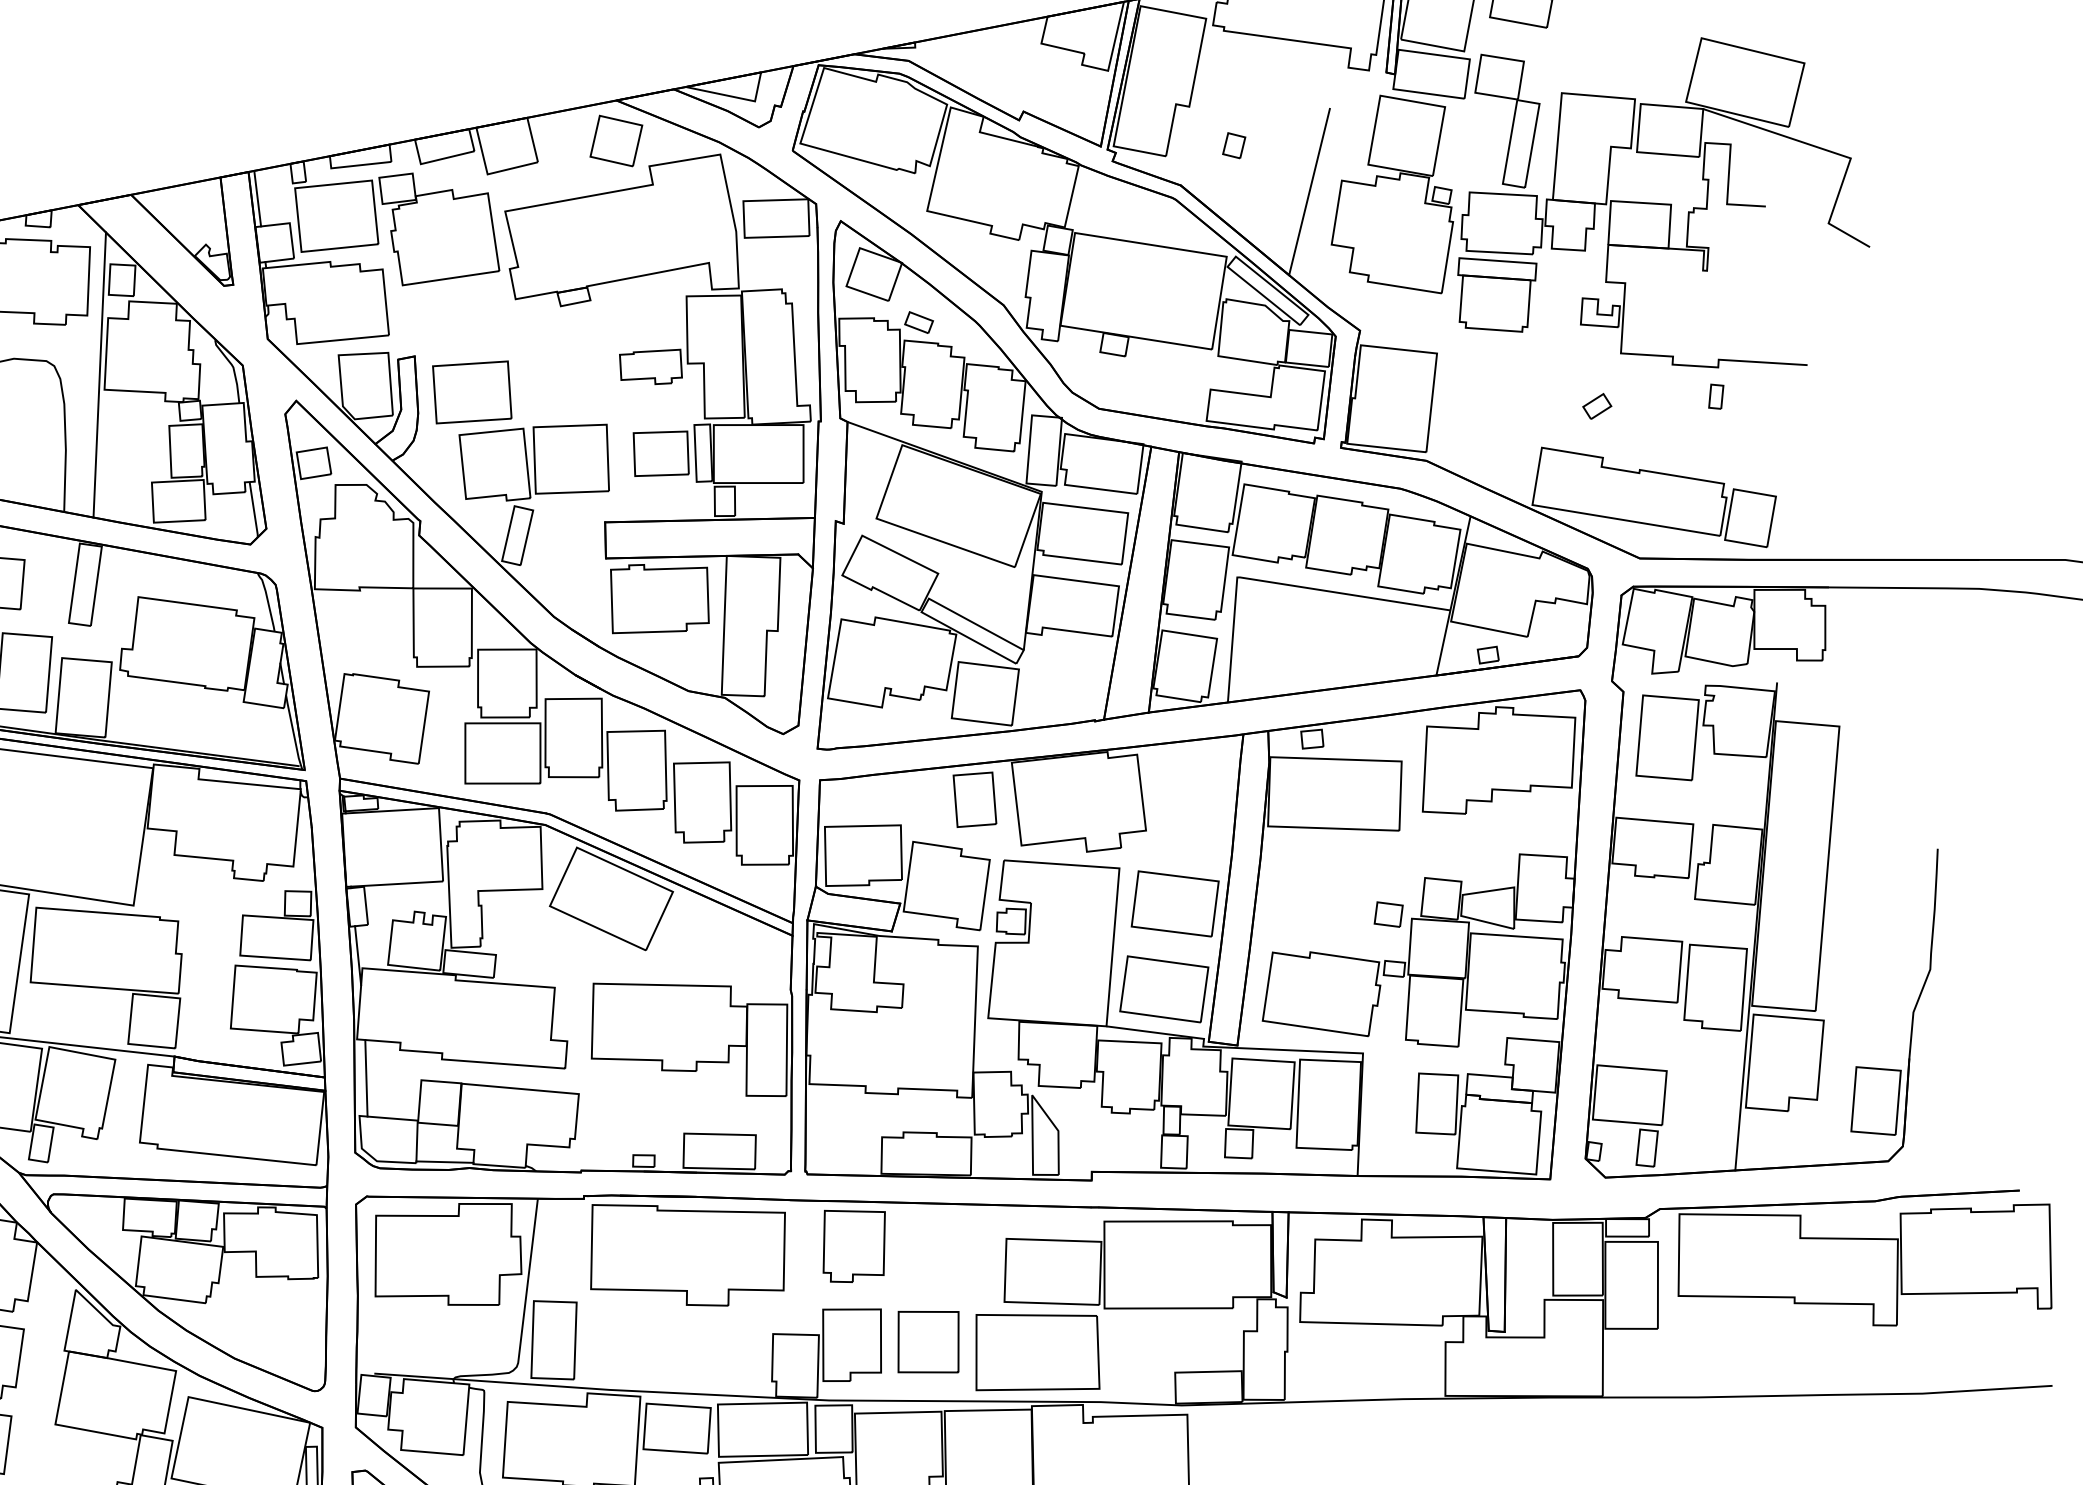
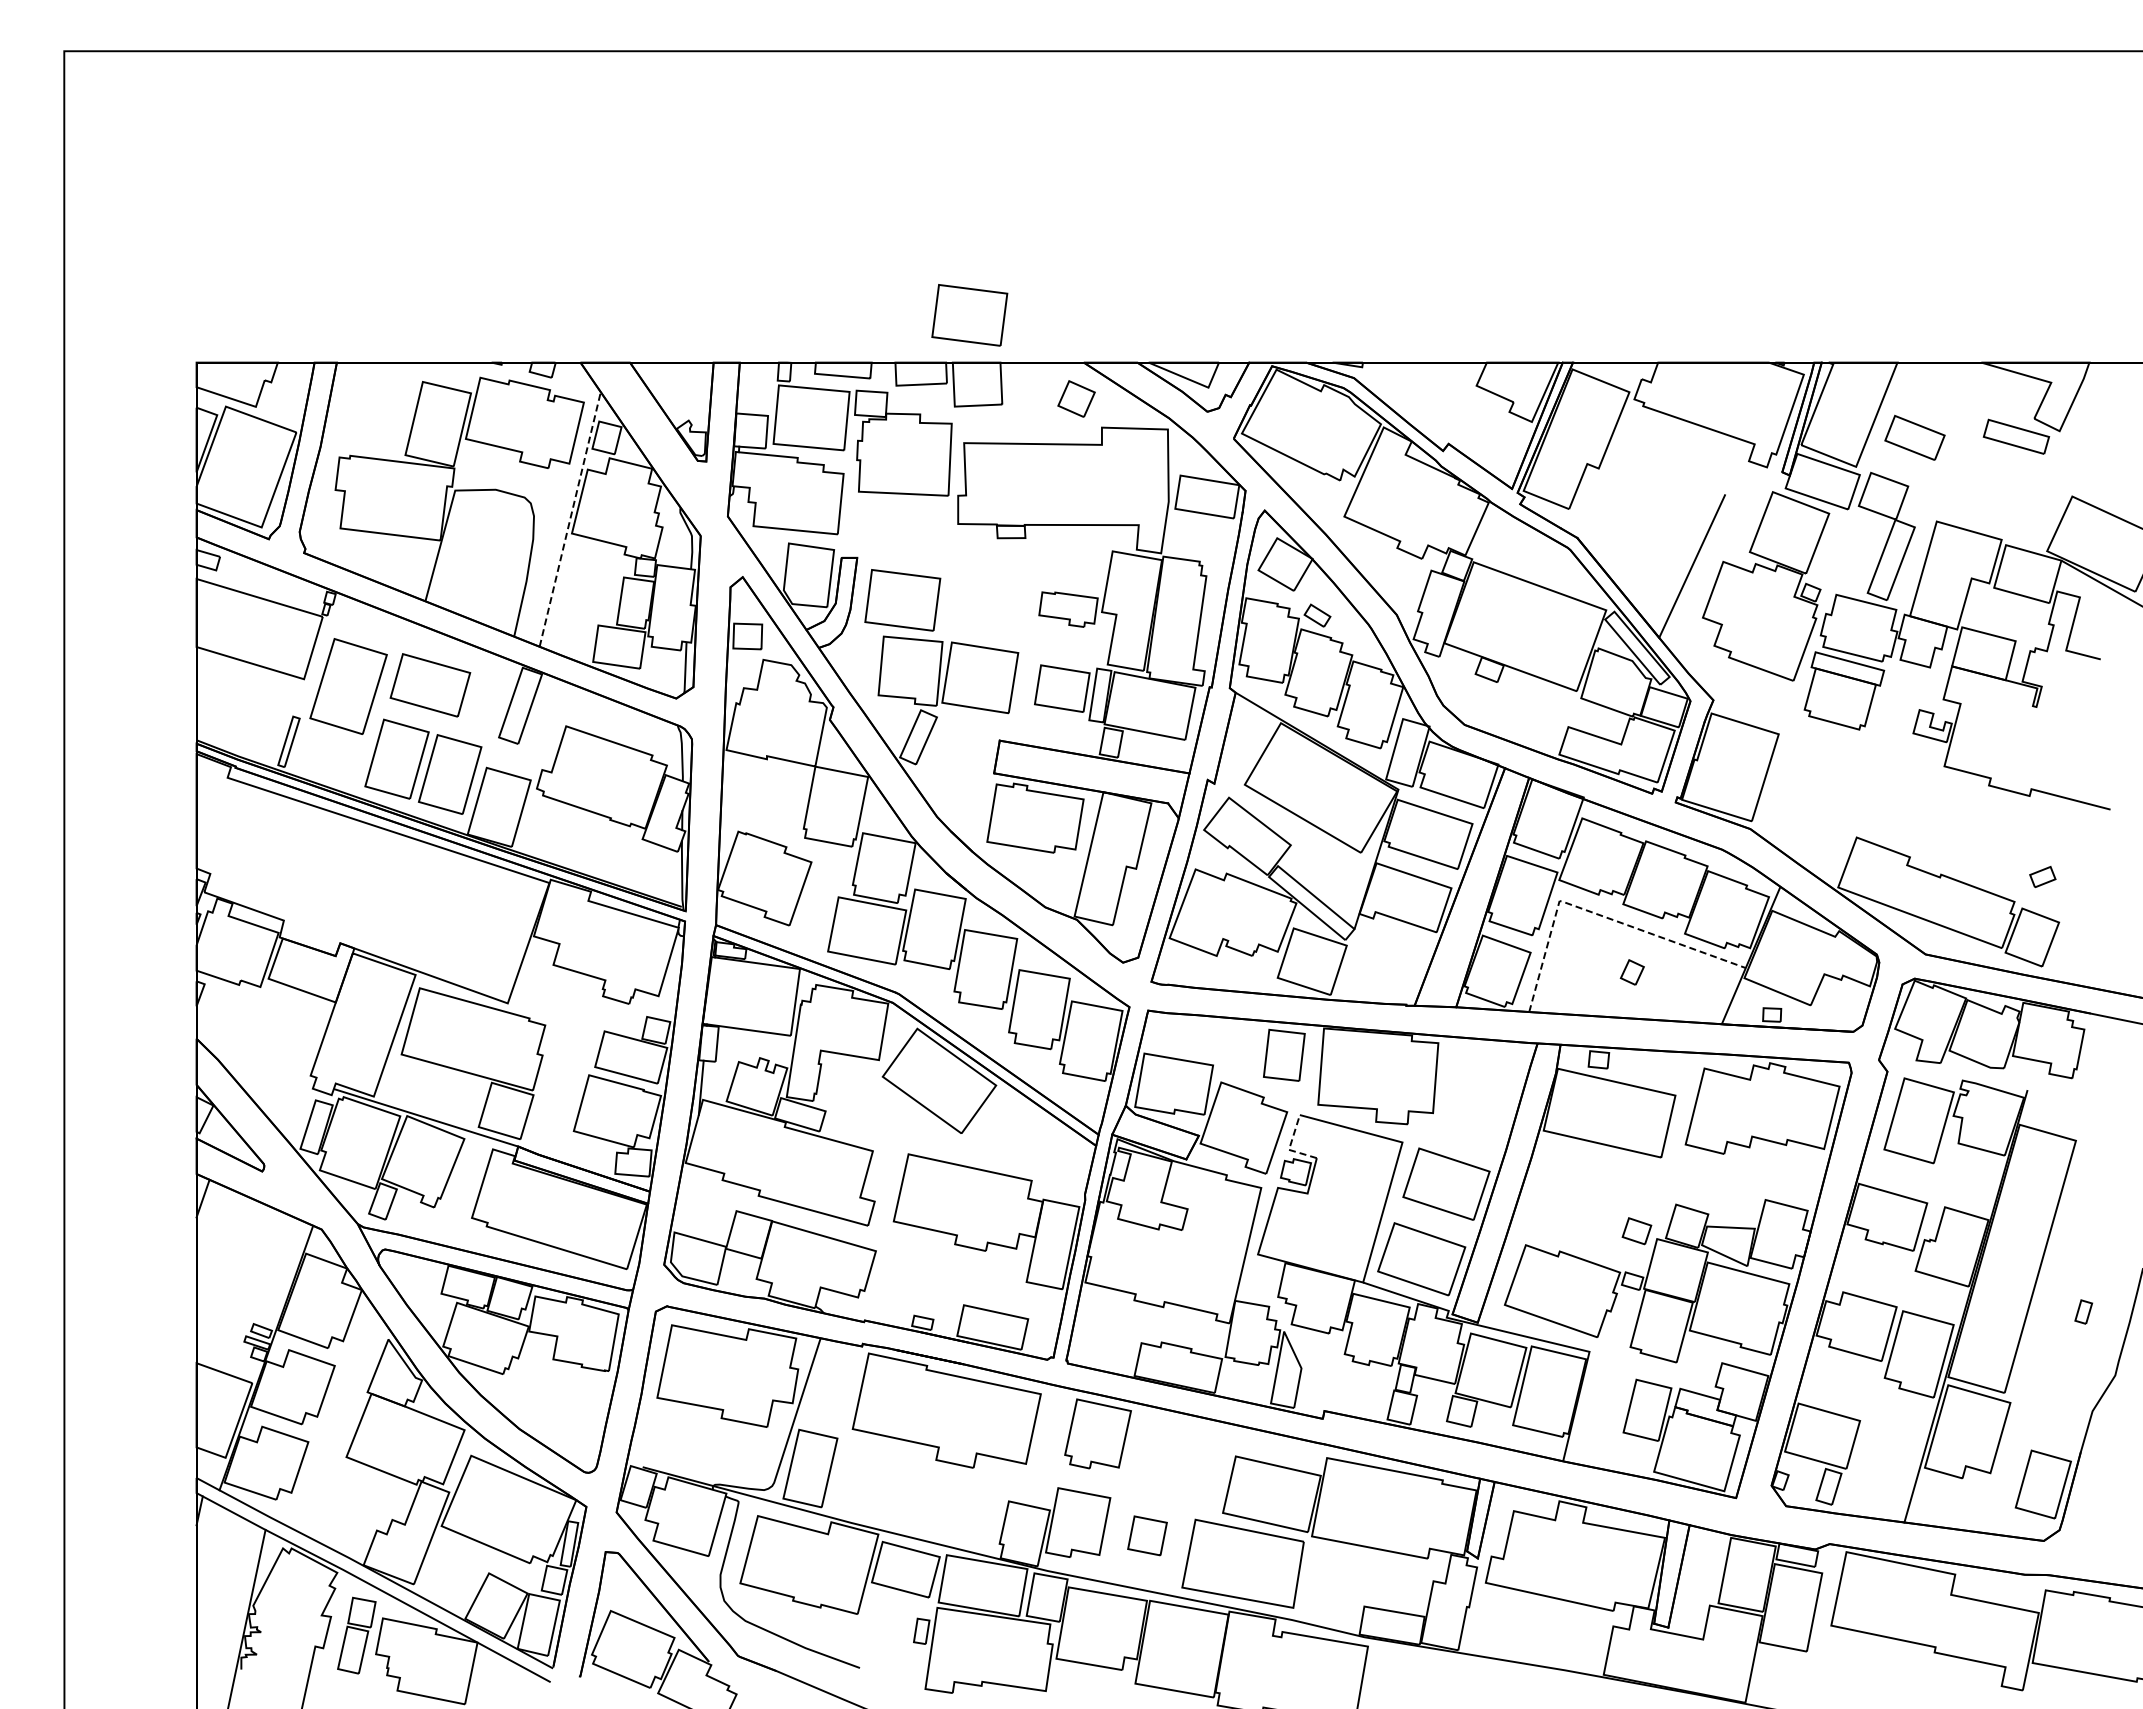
part: (484, 73) -> (969, 315), added
part: (616, 140) -> (1076, 398), size x0.7
part: (1233, 145) -> (1631, 972), moved
line: (257, 197) -> (743, 387), removed
line: (100, 375) -> (570, 519), solid -> dashed
part: (1715, 396) -> (2083, 1311), moved
part: (1596, 405) -> (2042, 876), moved
line: (1280, 583) -> (1597, 914), solid -> dashed
line: (999, 897) -> (1289, 1147), solid -> dashed
line: (366, 1078) -> (687, 1199), removed
line: (443, 1161) -> (742, 1288), removed
part: (928, 1341) -> (1147, 1535), size x0.6

